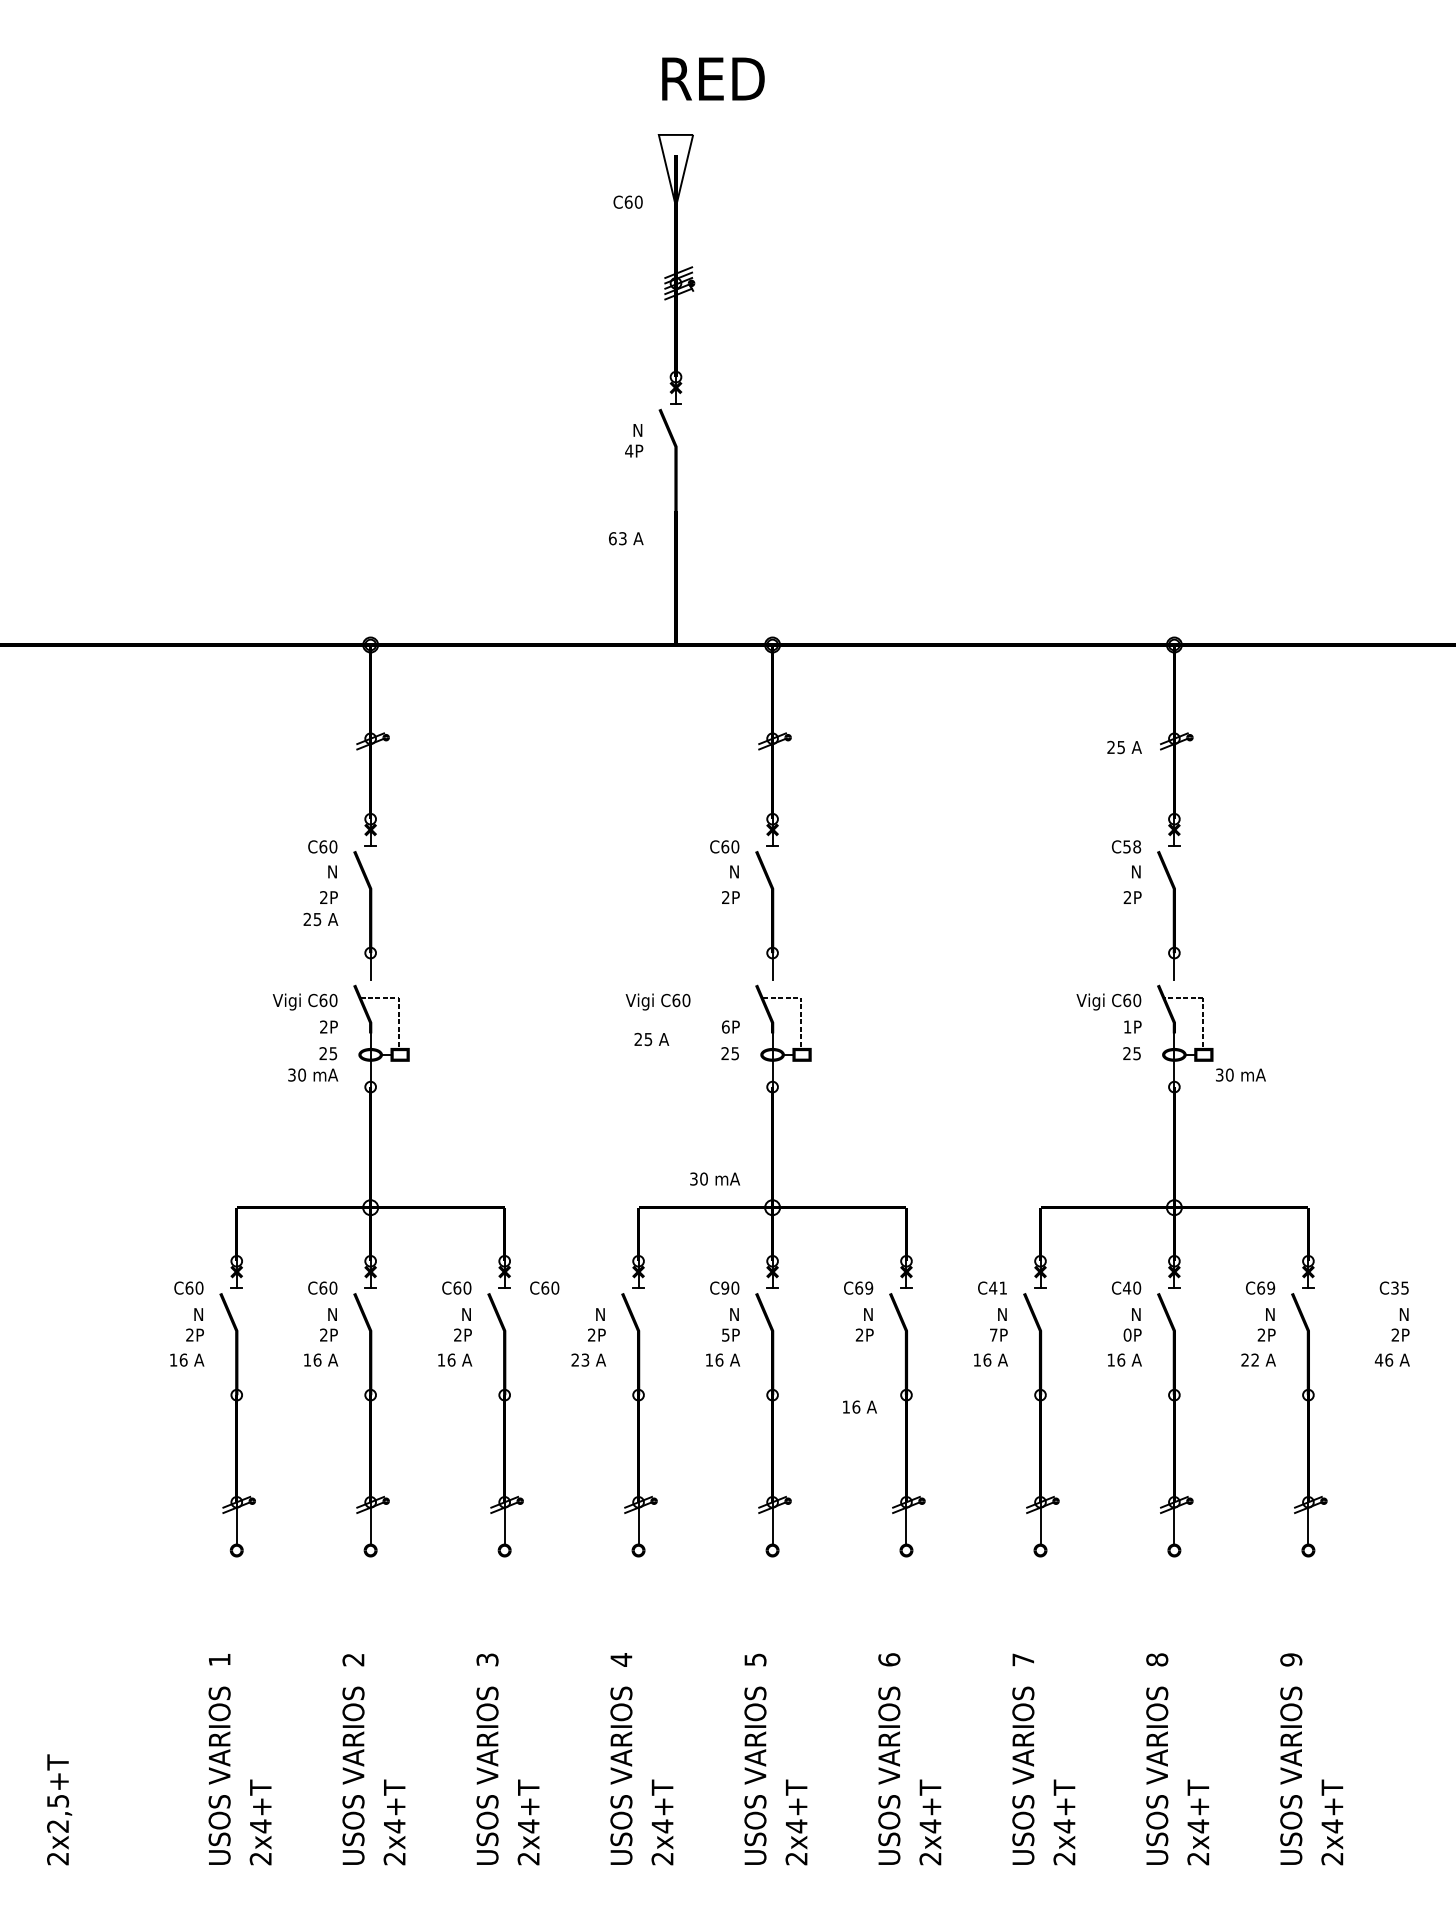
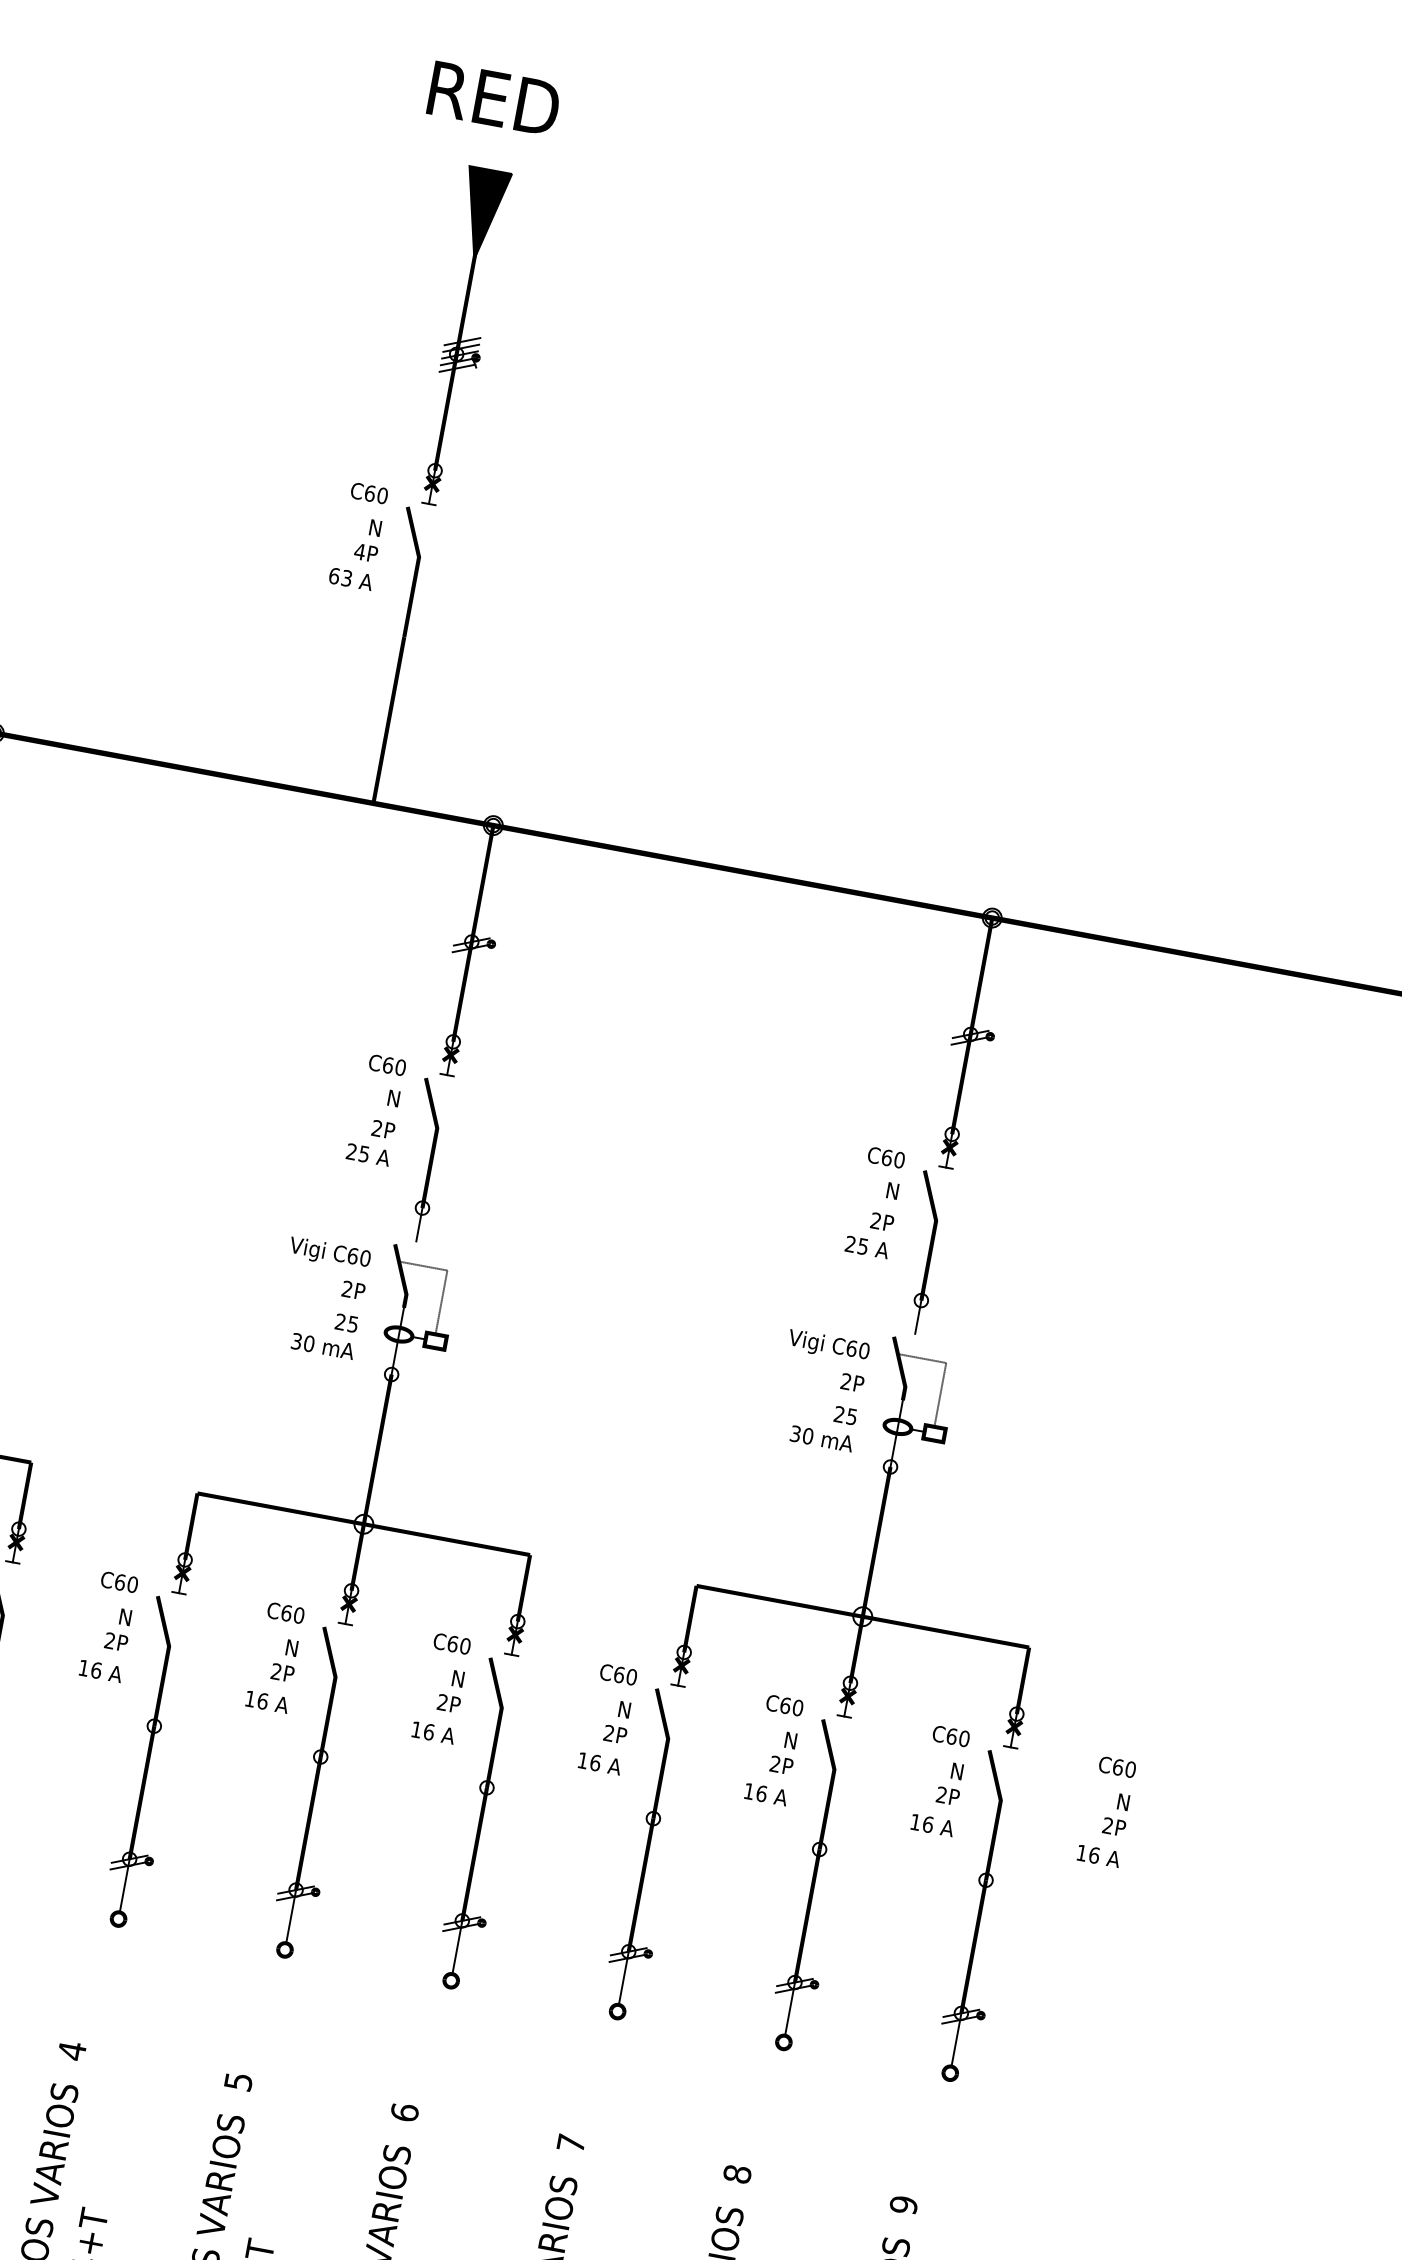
text: (713, 78) -> (494, 98), moved
fill: (675, 170) -> (482, 214), added
text: (627, 201) -> (368, 492), moved
text: (626, 538) -> (351, 579), moved
text: (1124, 747) -> (867, 1247), moved
text: (1132, 846) -> (893, 1158), C58 -> C60
text: (657, 1001) -> (329, 1253), moved
text: (725, 1026) -> (347, 1288), 6P -> 2P
text: (1127, 1026) -> (846, 1380), 1P -> 2P
text: (651, 1039) -> (368, 1154), moved
text: (1240, 1074) -> (821, 1438), moved
text: (715, 1178) -> (323, 1345), moved
text: (544, 1287) -> (119, 1581), moved
text: (725, 1287) -> (287, 1612), C90 -> C60
text: (868, 1287) -> (464, 1645), C69 -> C60
text: (998, 1287) -> (626, 1675), C41 -> C60
text: (1126, 1287) -> (784, 1704), C40 -> C60
text: (1270, 1287) -> (963, 1737), C69 -> C60
text: (1399, 1287) -> (1123, 1767), C35 -> C60
text: (725, 1334) -> (276, 1670), 5P -> 2P
text: (993, 1334) -> (608, 1732), 7P -> 2P
text: (1127, 1334) -> (775, 1763), 0P -> 2P
text: (580, 1359) -> (90, 1668), 23 -> 16
text: (1250, 1359) -> (922, 1822), 22 -> 16
text: (1378, 1359) -> (1081, 1852), 46 -> 16
text: (859, 1406) -> (433, 1732), moved

